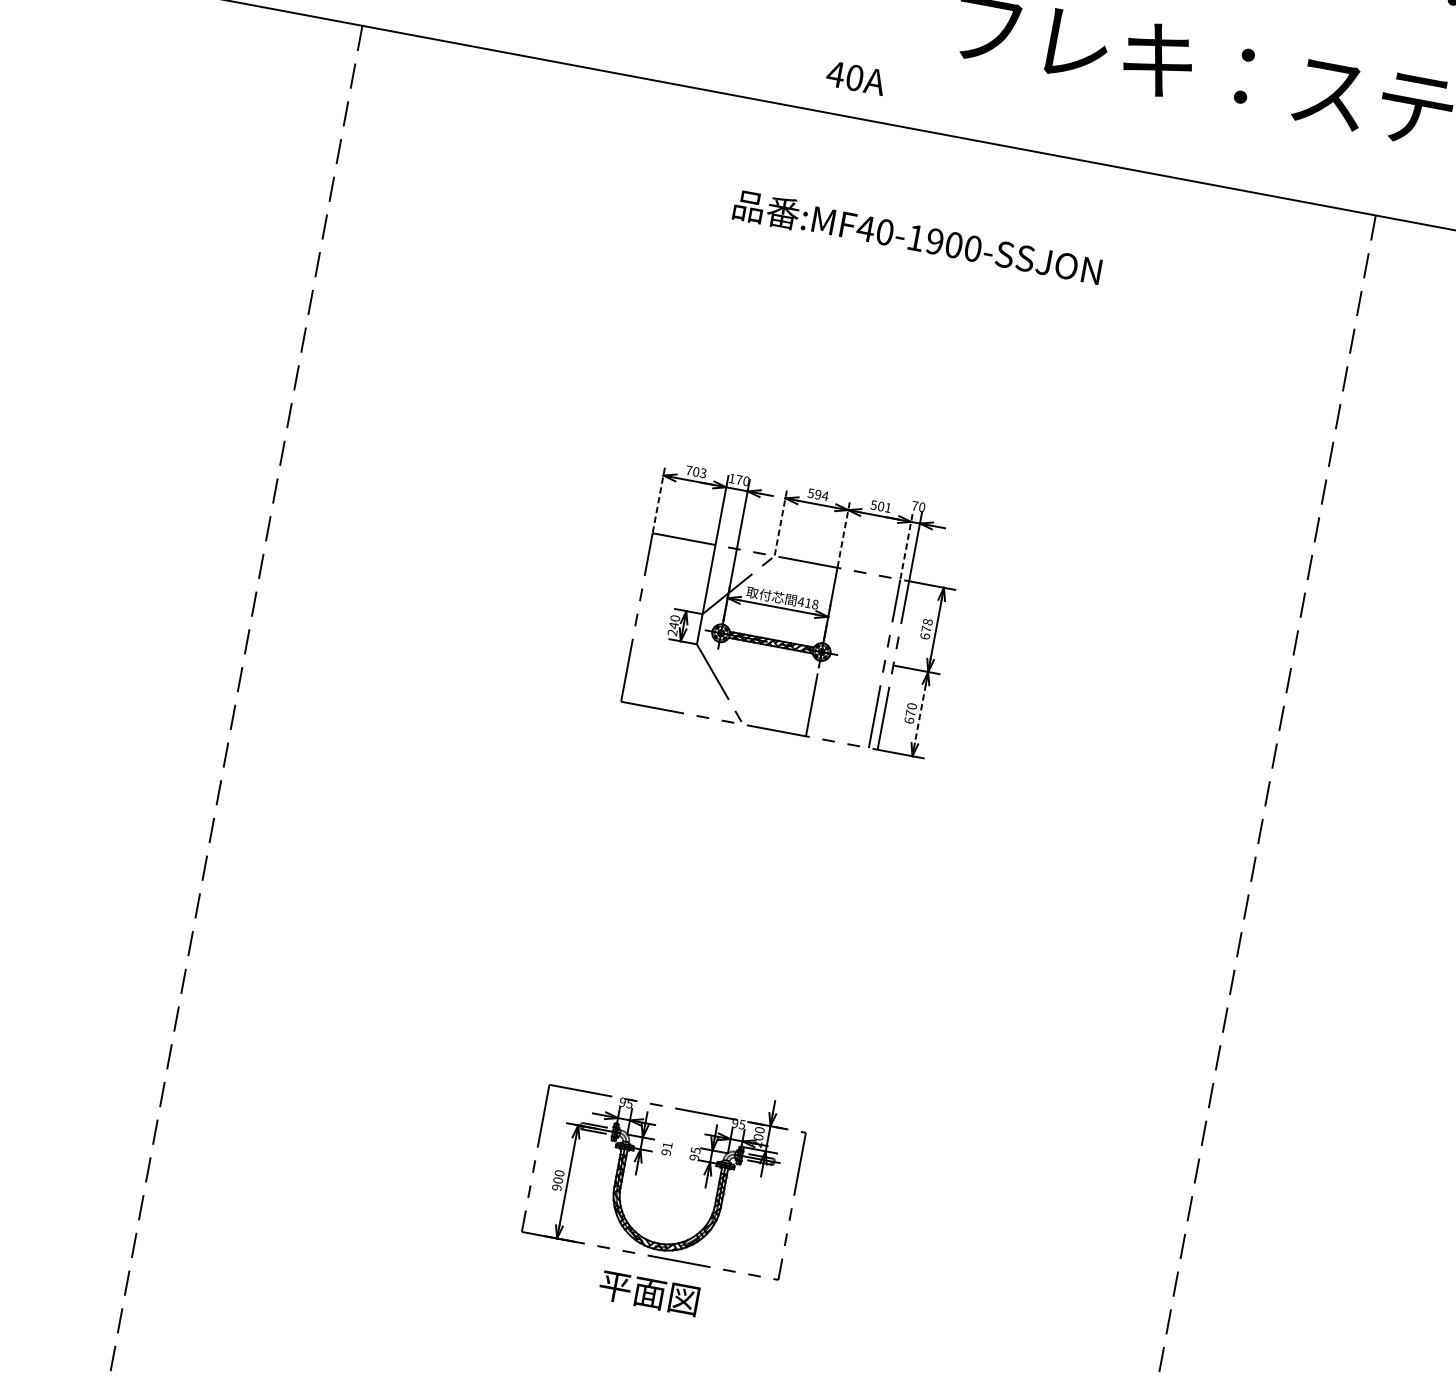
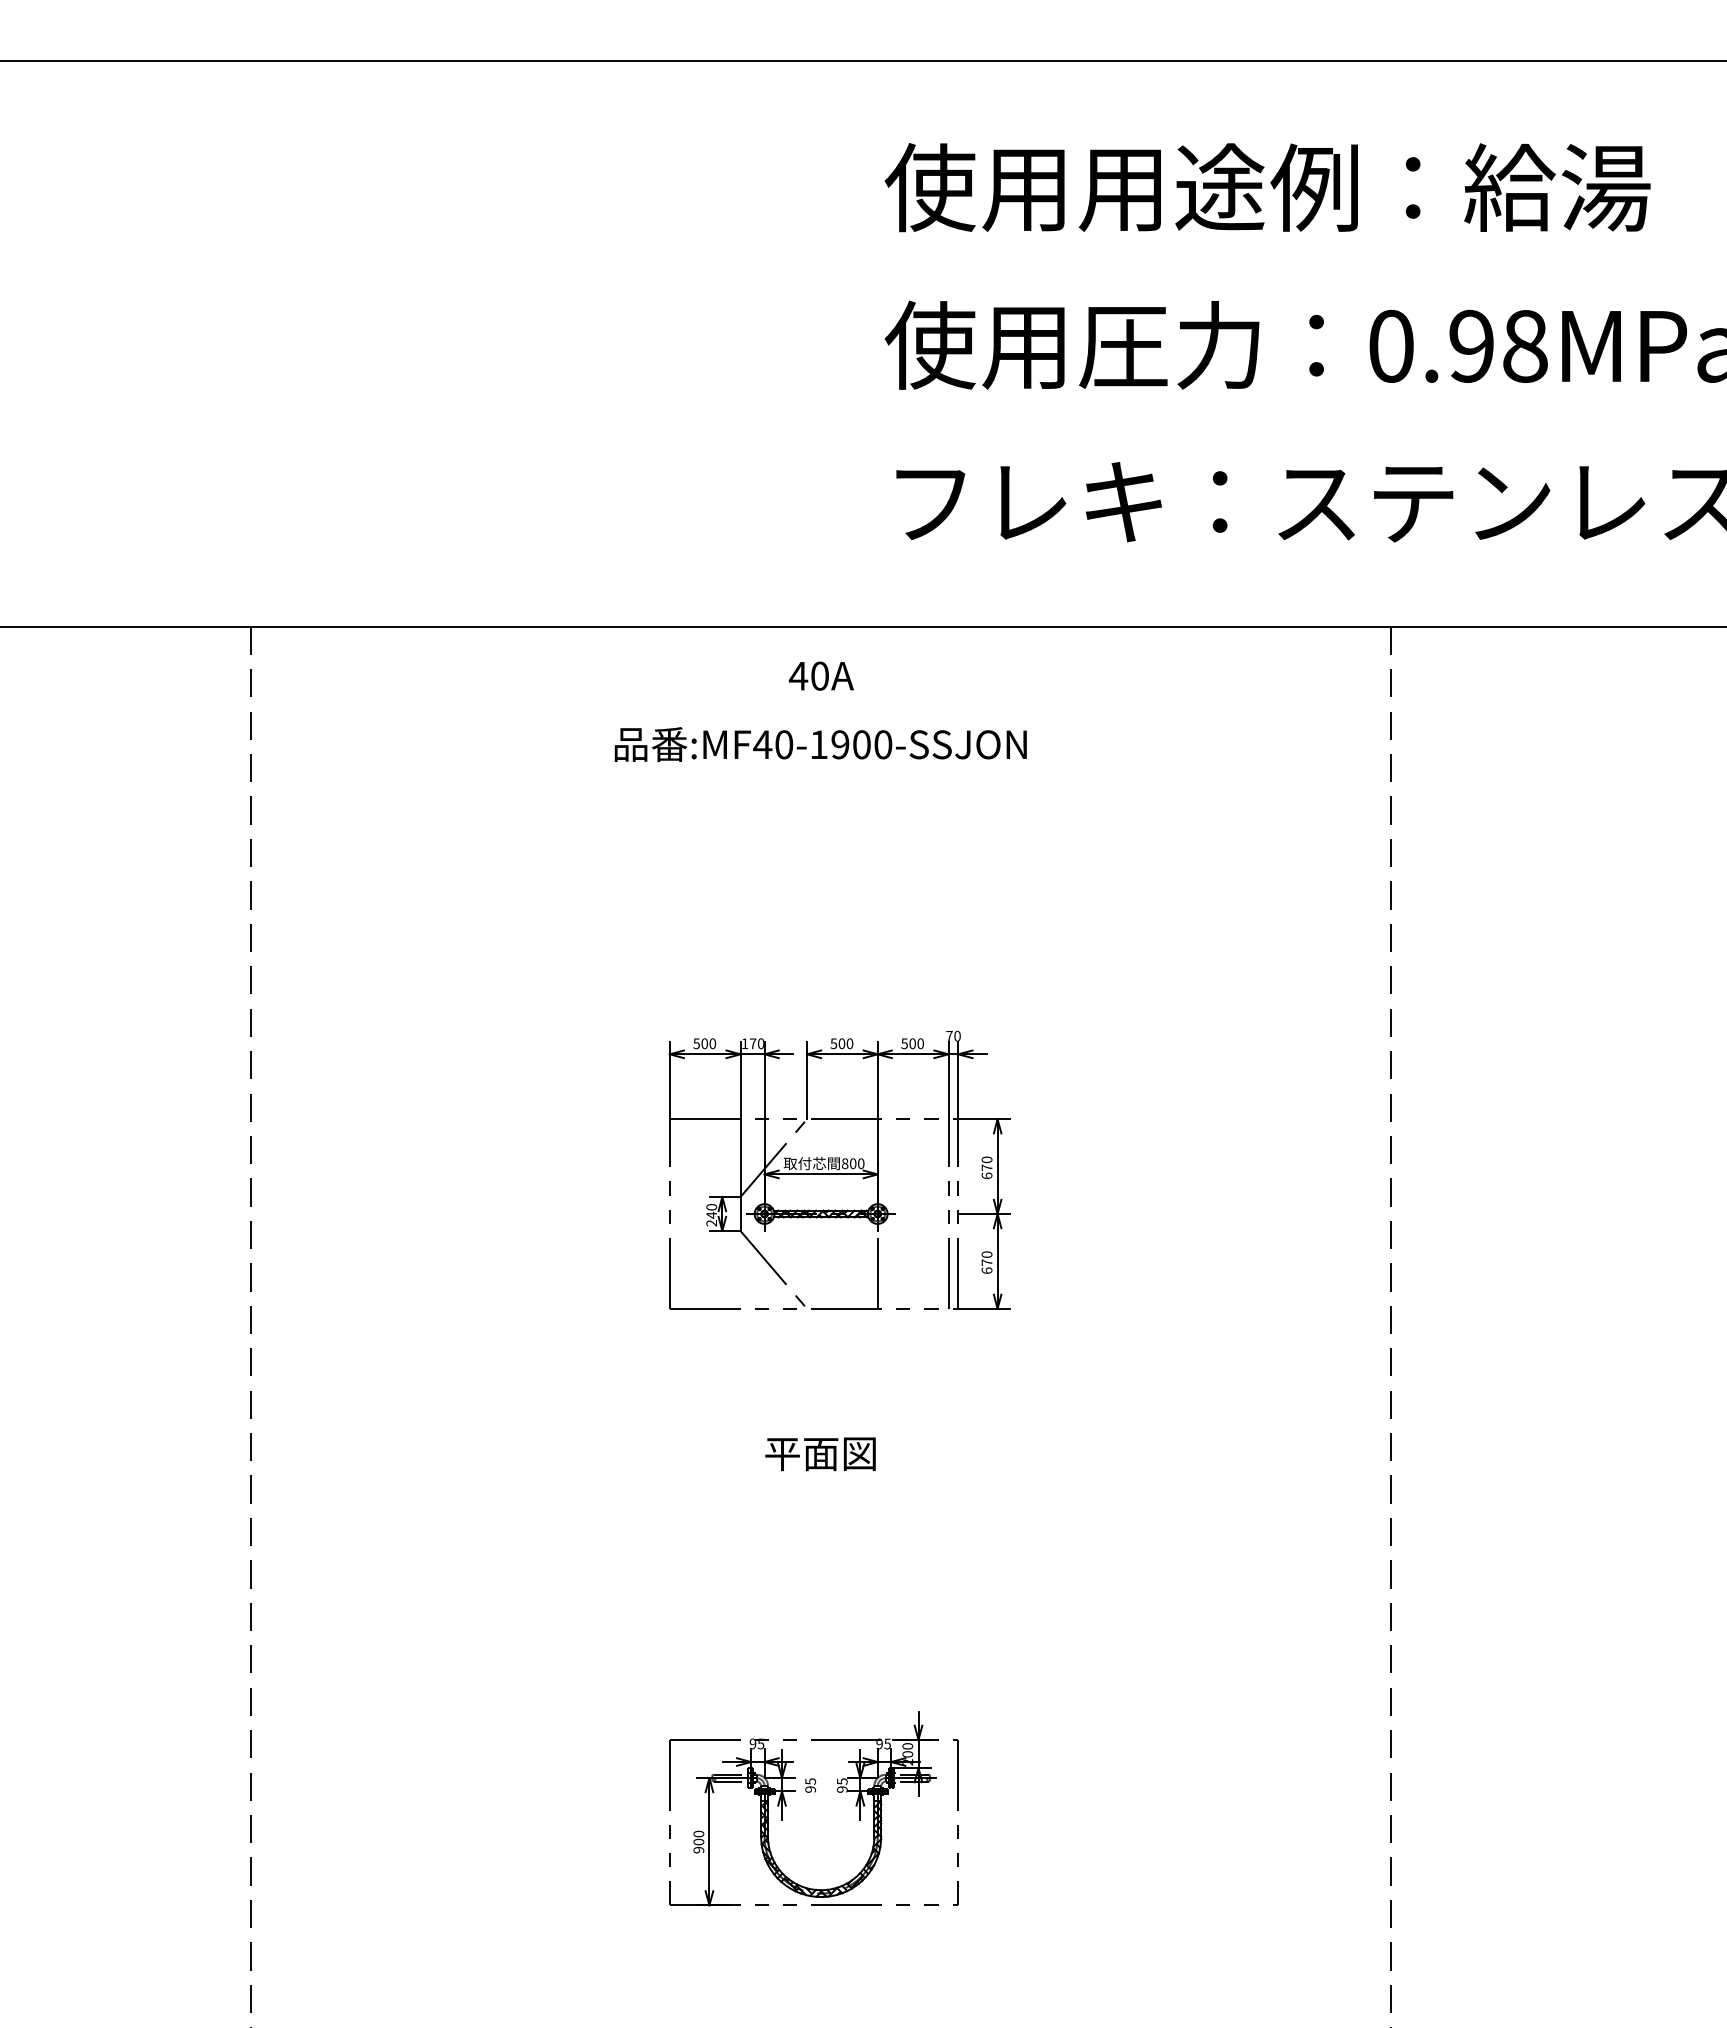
text: (855, 77) -> (820, 675), moved
text: (917, 238) -> (820, 744), moved
text: (696, 471) -> (704, 1043), 703 -> 500
text: (821, 495) -> (845, 1043), 594 -> 500
line: (658, 497) -> (669, 1079), dashed -> solid
text: (888, 507) -> (920, 1043), 501 -> 500
line: (781, 520) -> (807, 1079), dashed -> solid
line: (843, 532) -> (877, 1079), dashed -> solid
line: (906, 544) -> (948, 1079), dashed -> solid
text: (807, 602) -> (852, 1163), 418 -> 800
text: (928, 621) -> (987, 1159), 678 -> 670
line: (920, 714) -> (997, 1261), dashed -> solid
text: (667, 1145) -> (810, 1781), 91 -> 95
text: (648, 1293) -> (820, 1454), moved

